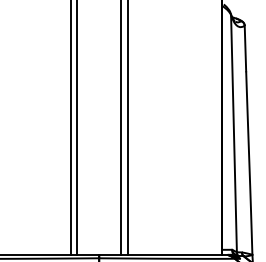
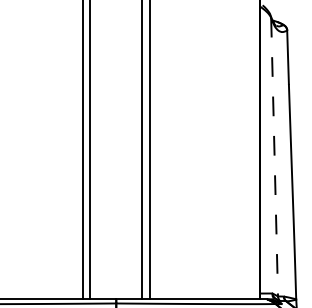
line: (233, 134) -> (274, 158), solid -> dashed

